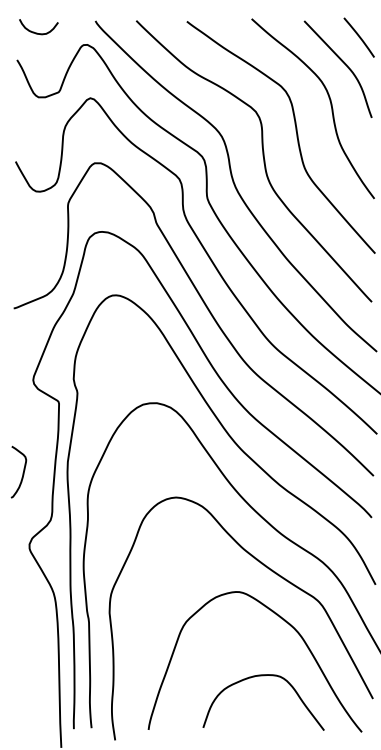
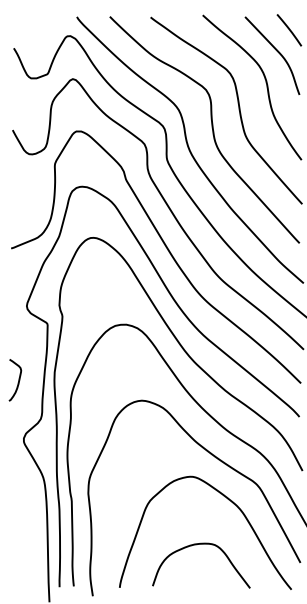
curve: (35, 31) -> (28, 25), removed
curve: (257, 677) -> (196, 545), moved

